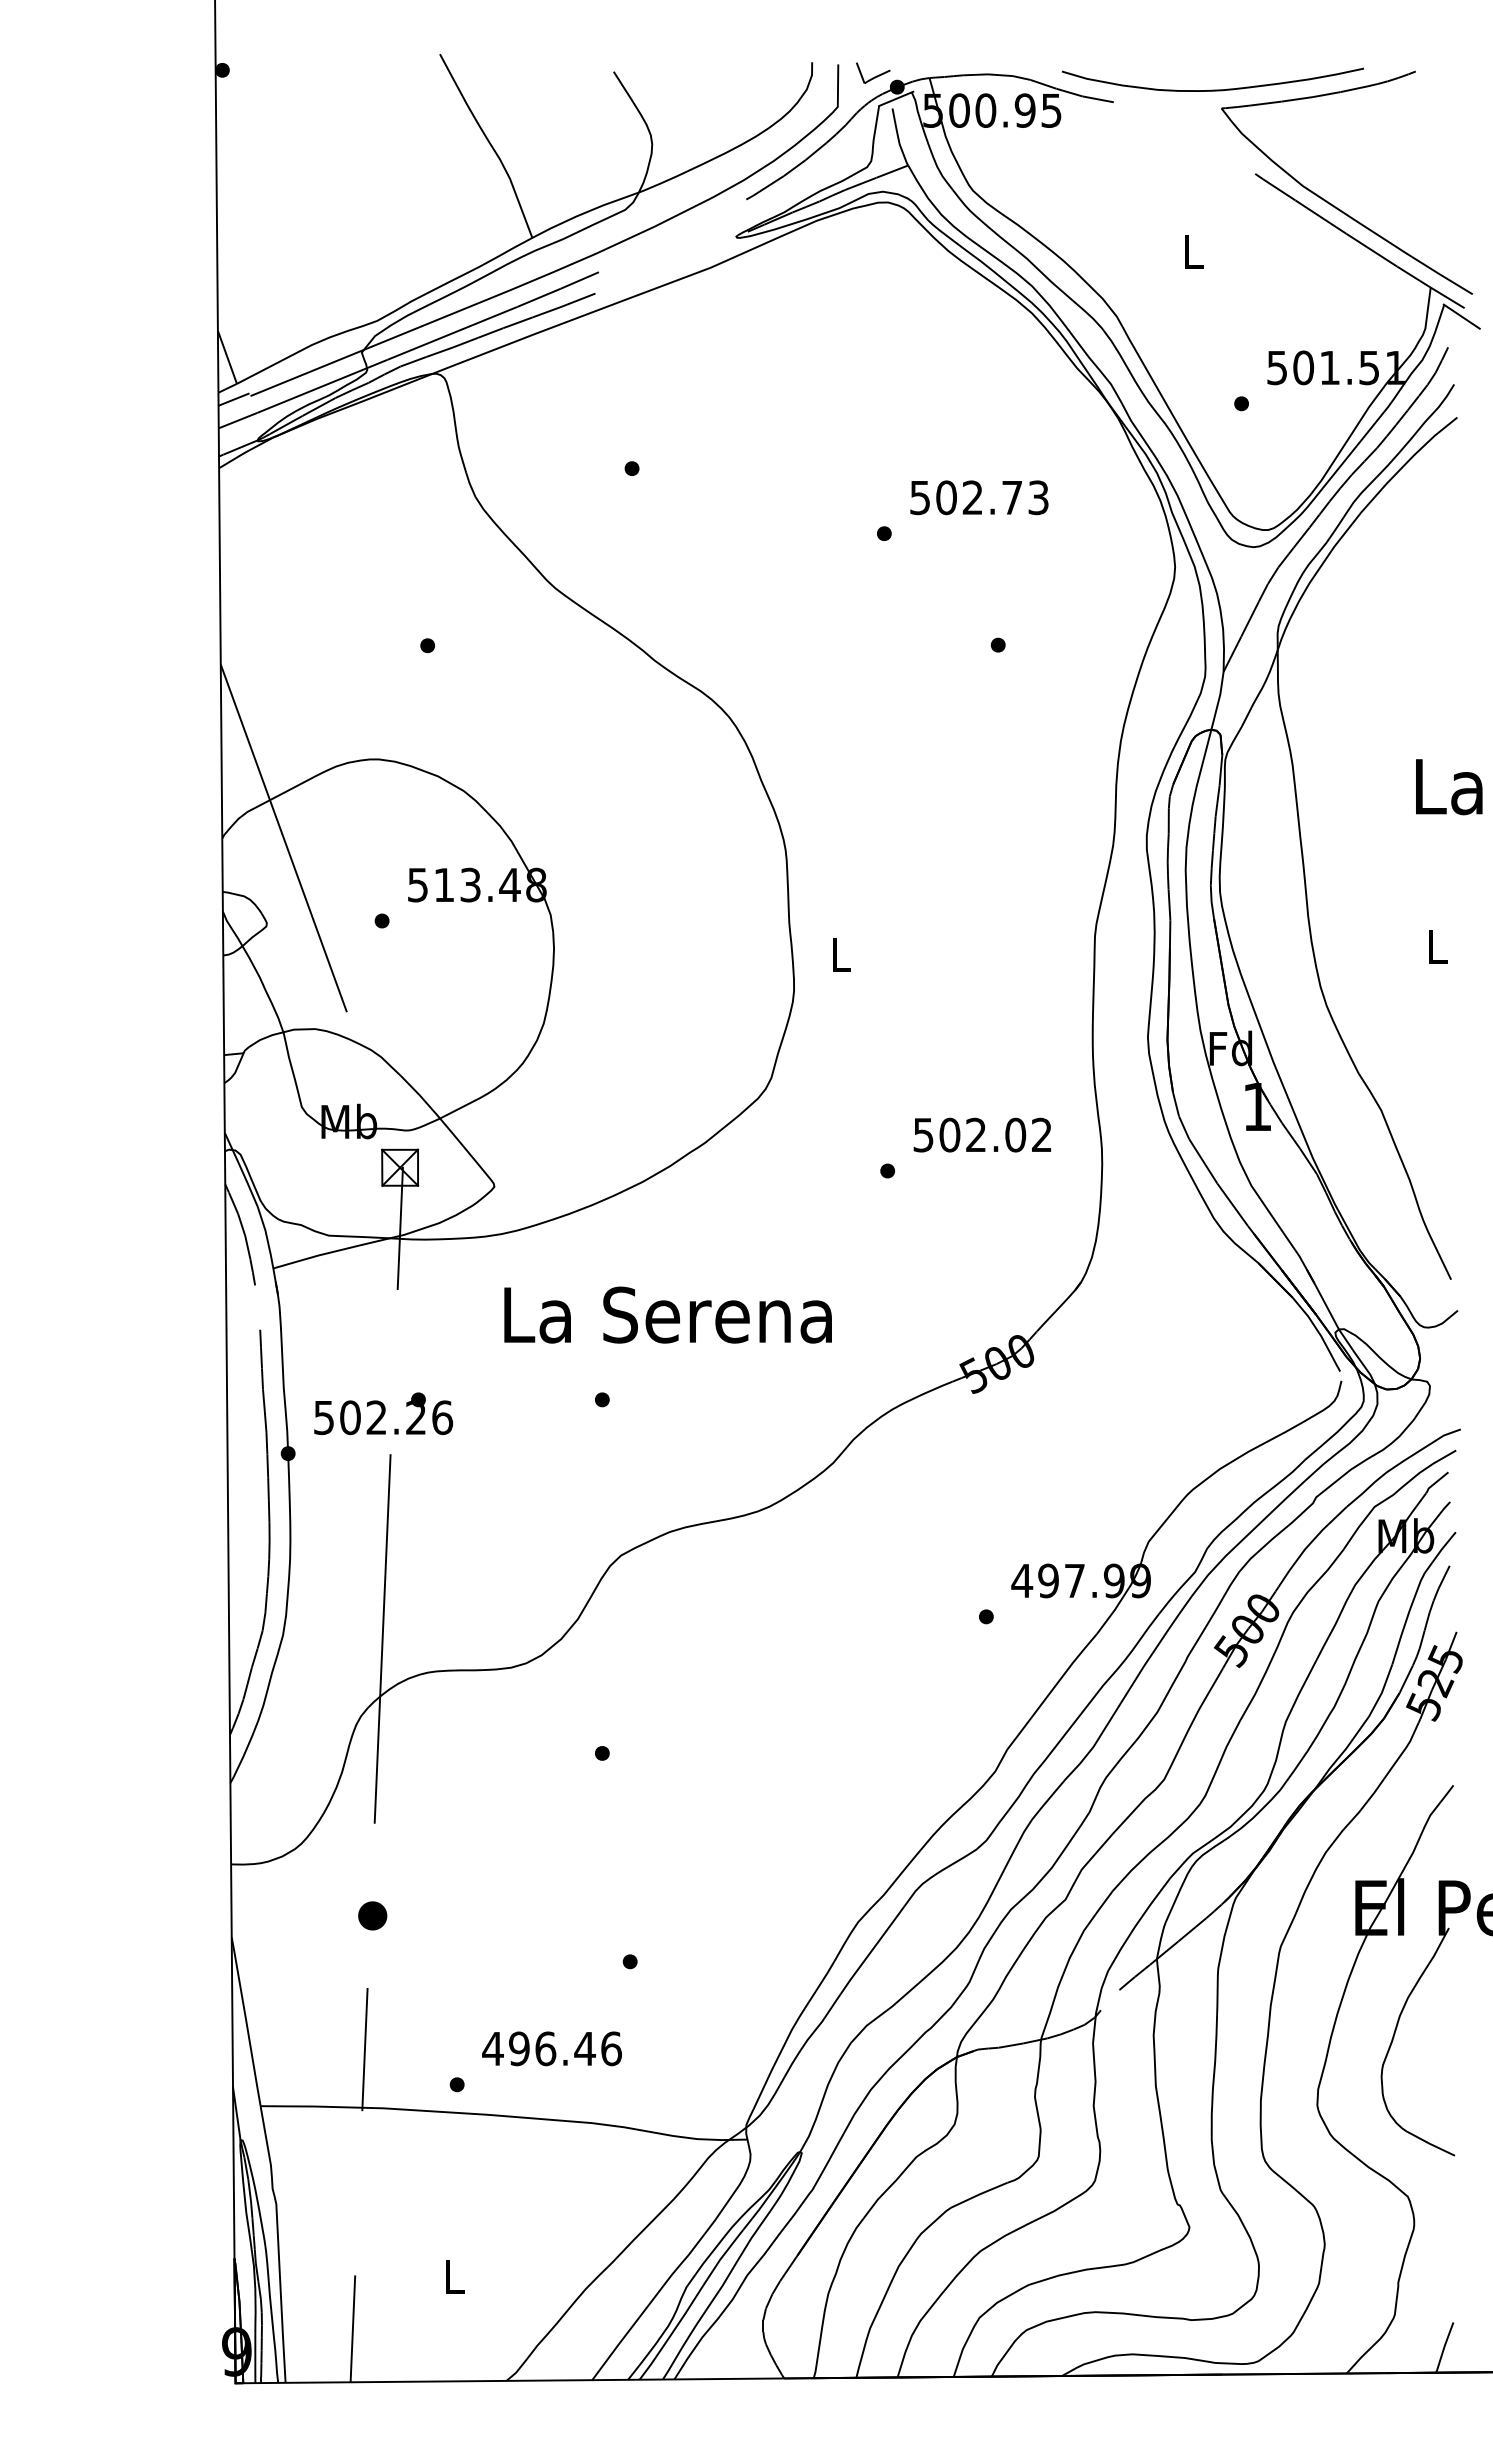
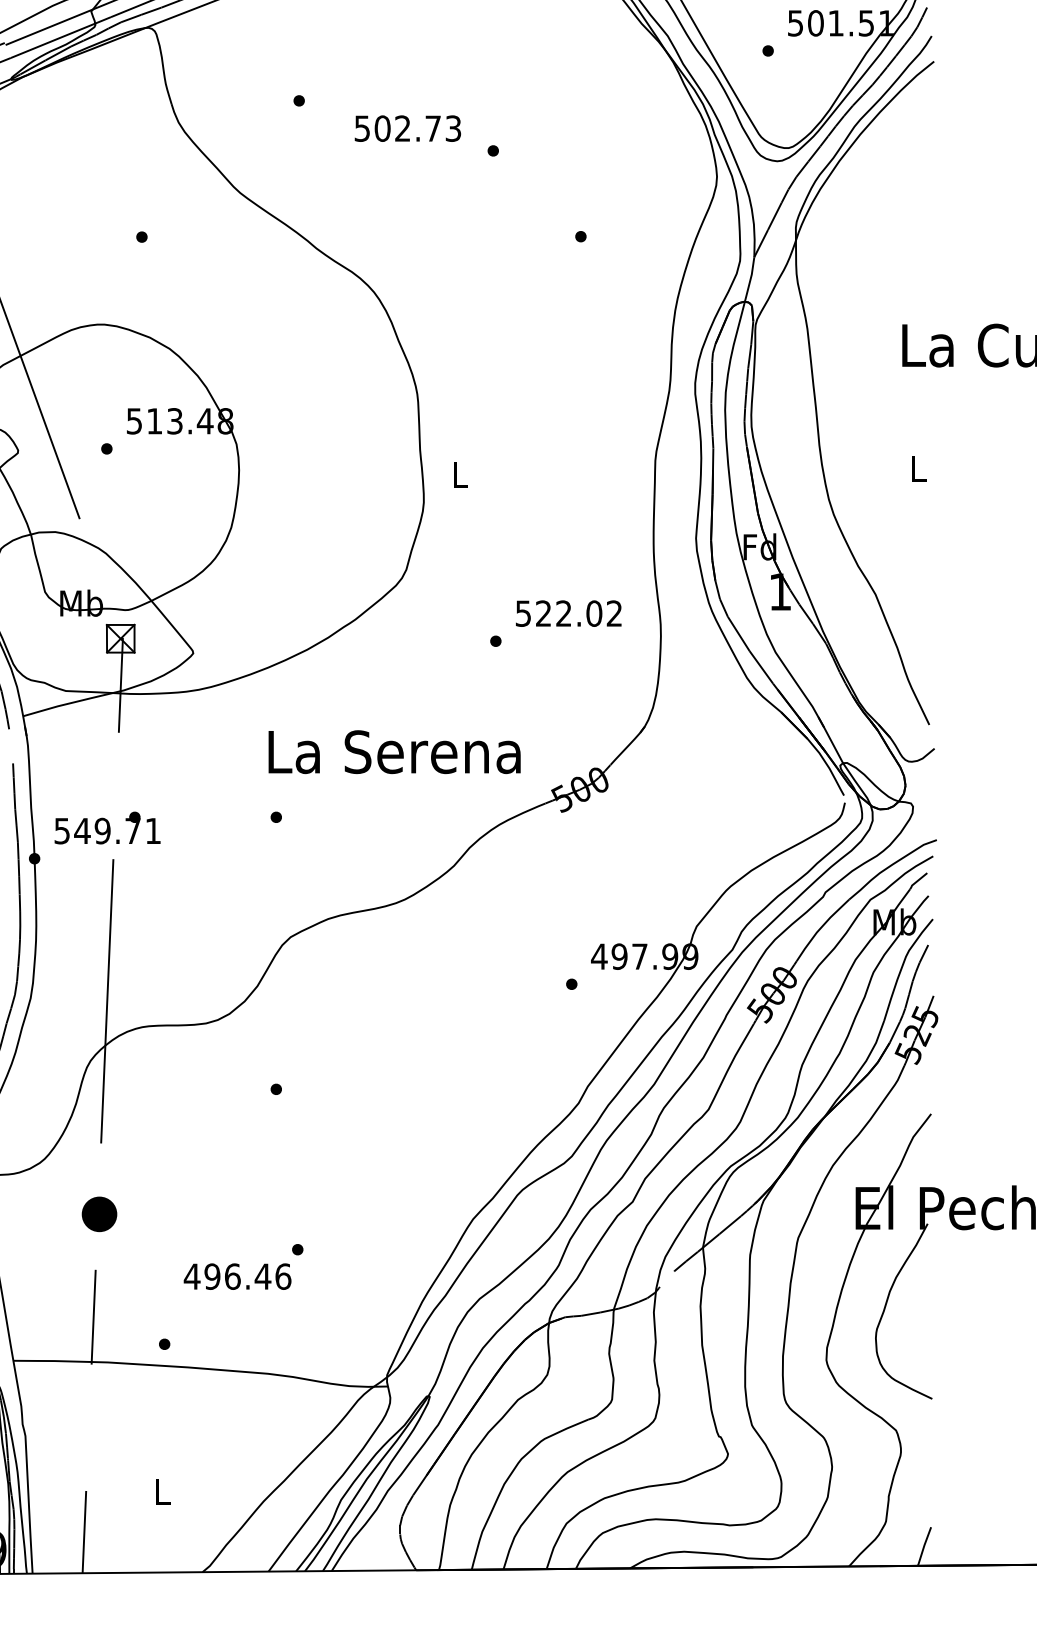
text: (979, 497) -> (408, 128), moved
text: (949, 1134) -> (543, 613), 502.02 -> 522.02
text: (667, 1314) -> (394, 751), moved
text: (396, 1417) -> (117, 830), 502.26 -> 549.71
part: (372, 1915) -> (99, 1214), size x1.6
text: (551, 2048) -> (237, 1276), moved

